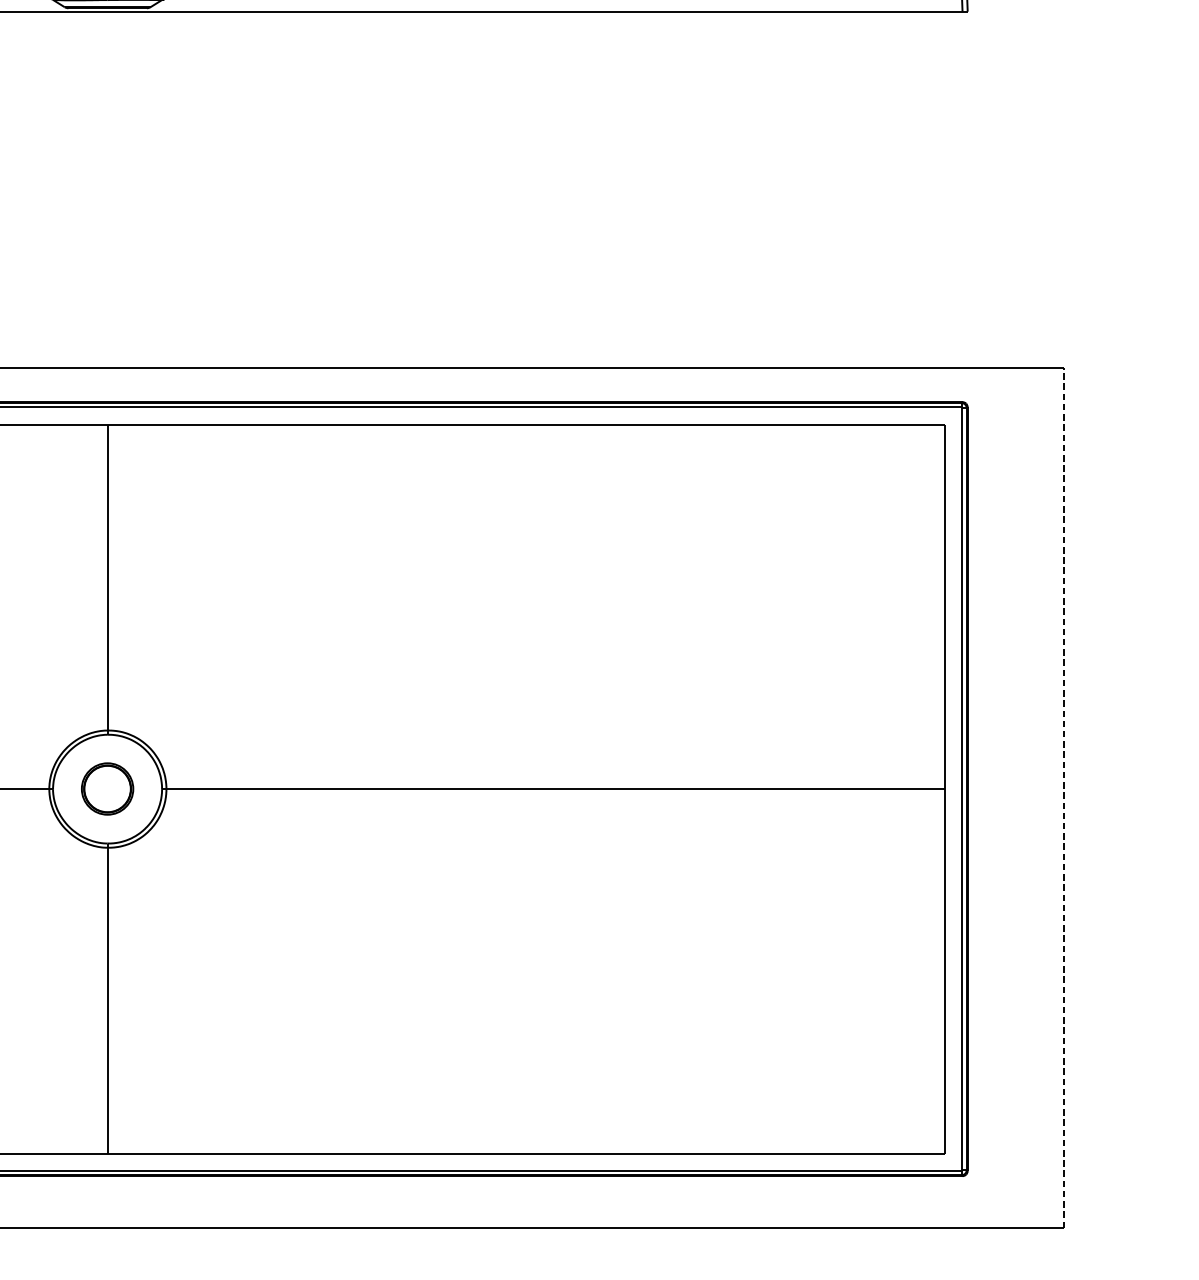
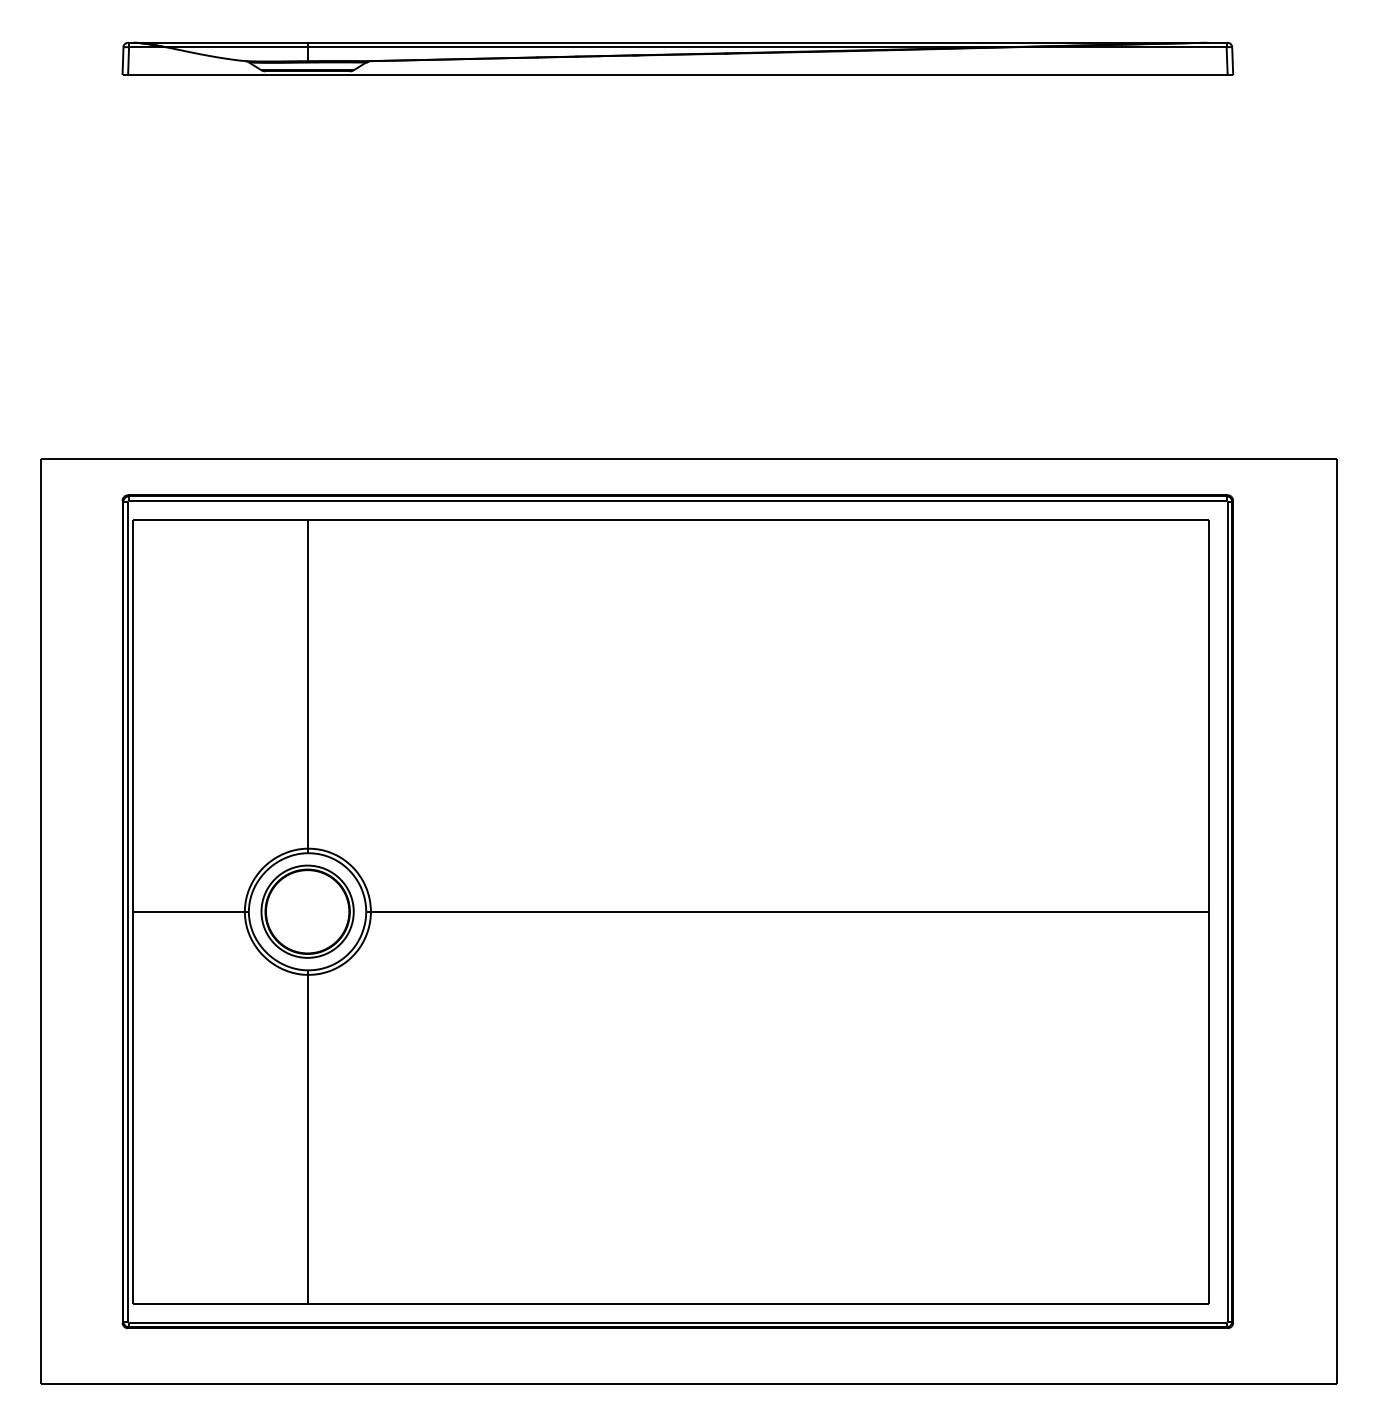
part: (107, 788) -> (307, 911), size x1.67
line: (1063, 798) -> (1336, 921), dashed -> solid

